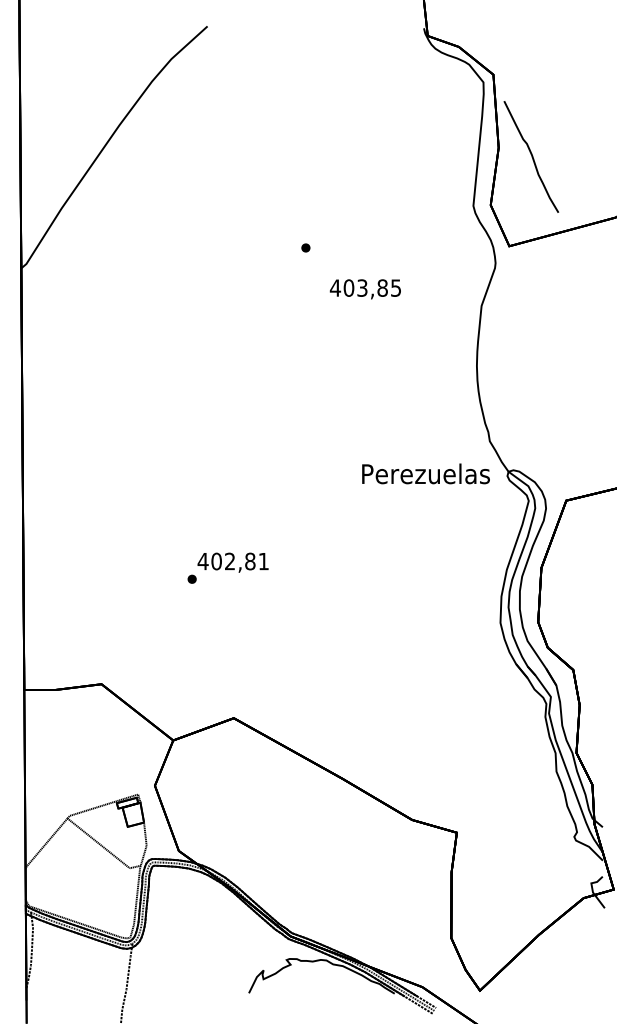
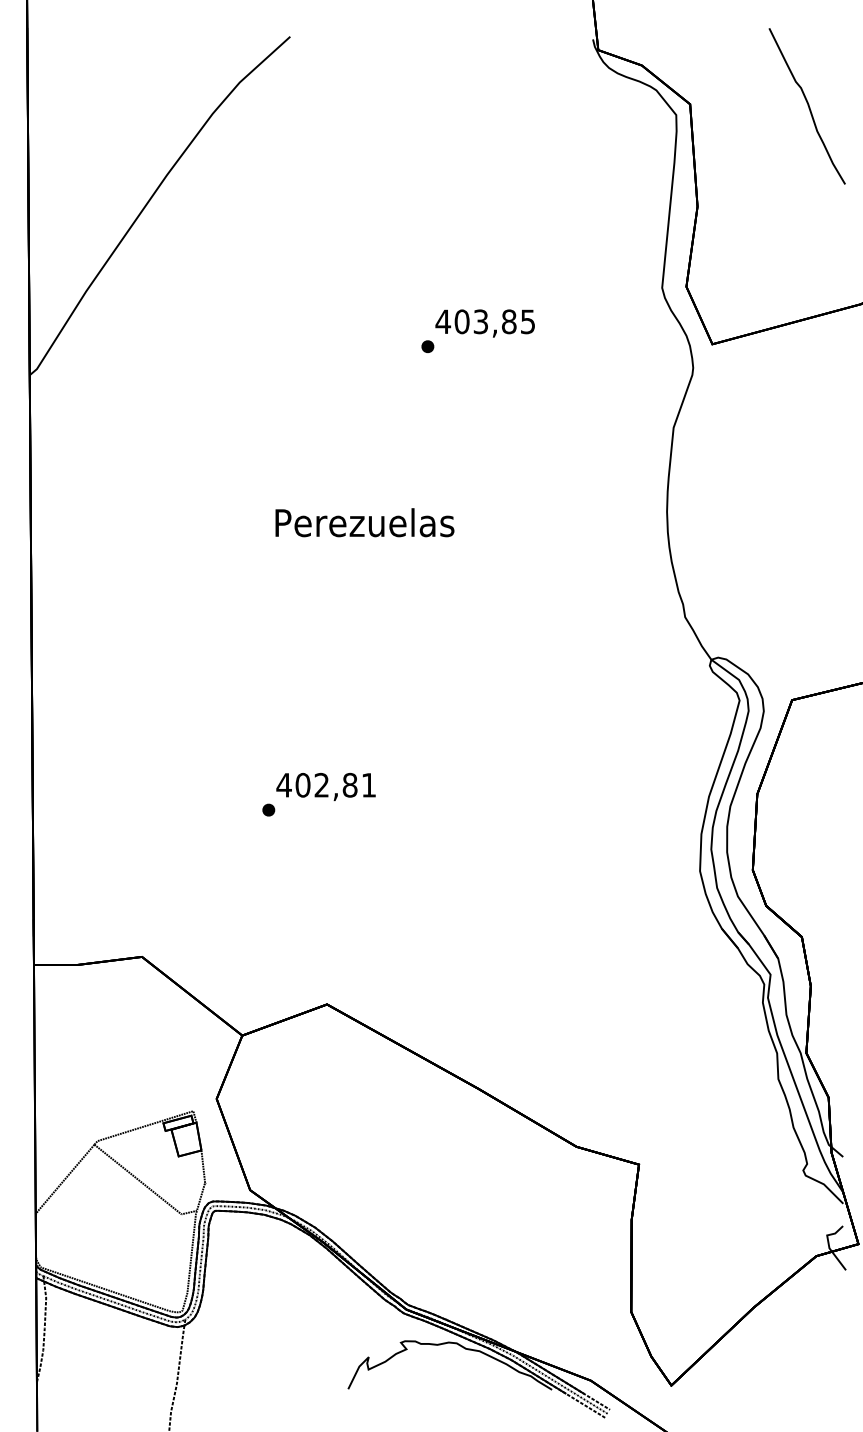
curve: (531, 156) -> (807, 105), moved
text: (364, 289) -> (484, 323), moved
text: (425, 473) -> (364, 522), moved

